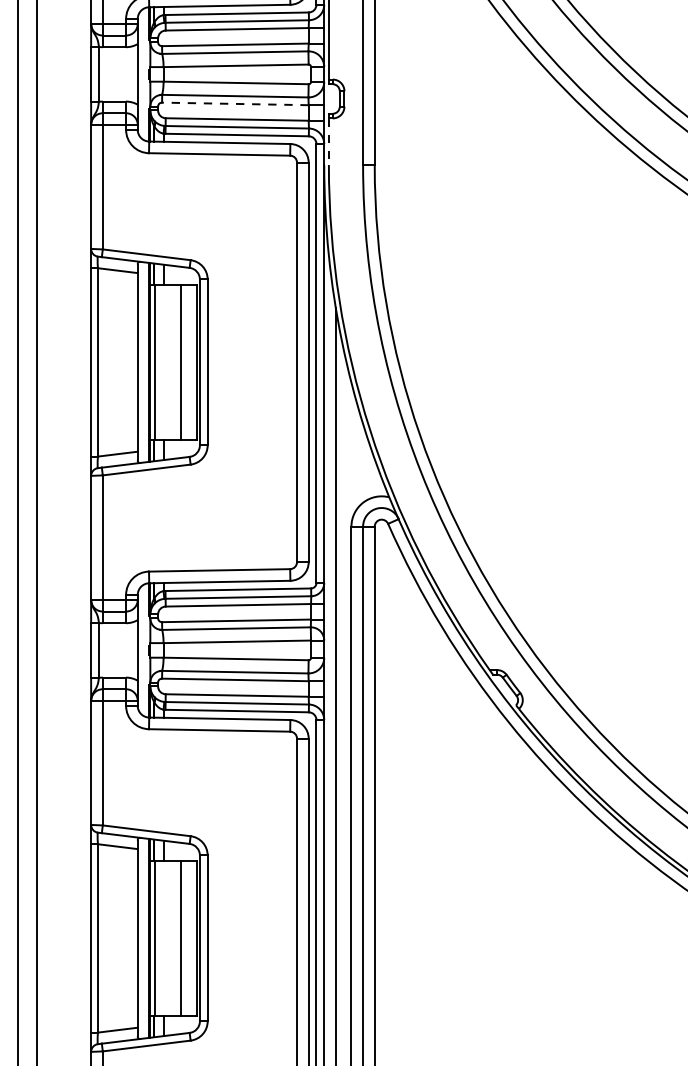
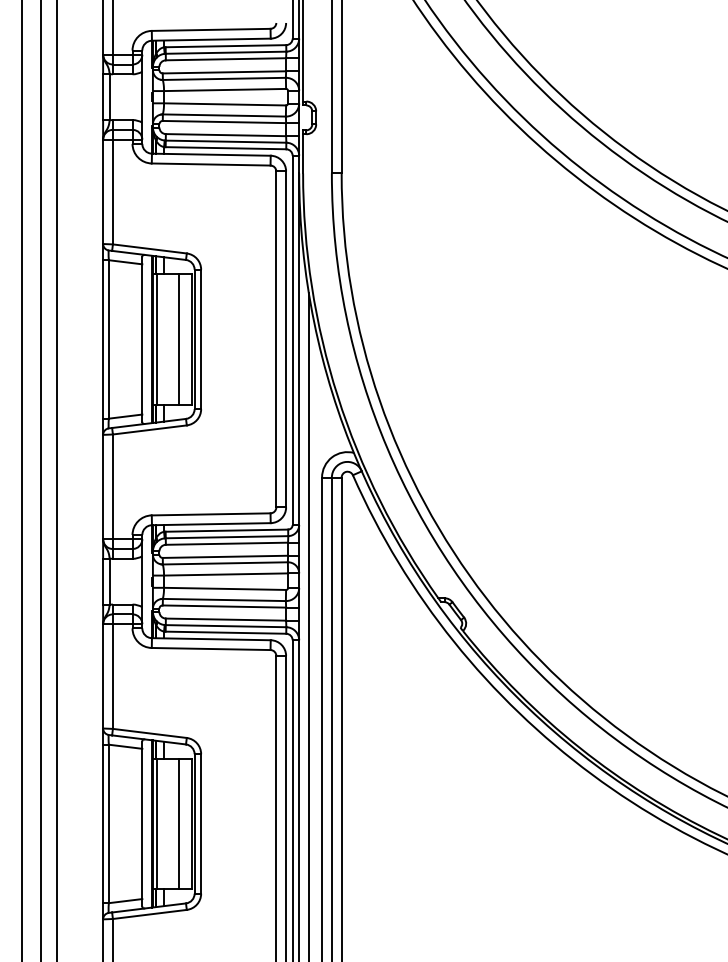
line: (235, 104) -> (224, 122), dashed -> solid
line: (329, 141) -> (303, 153), dashed -> solid

